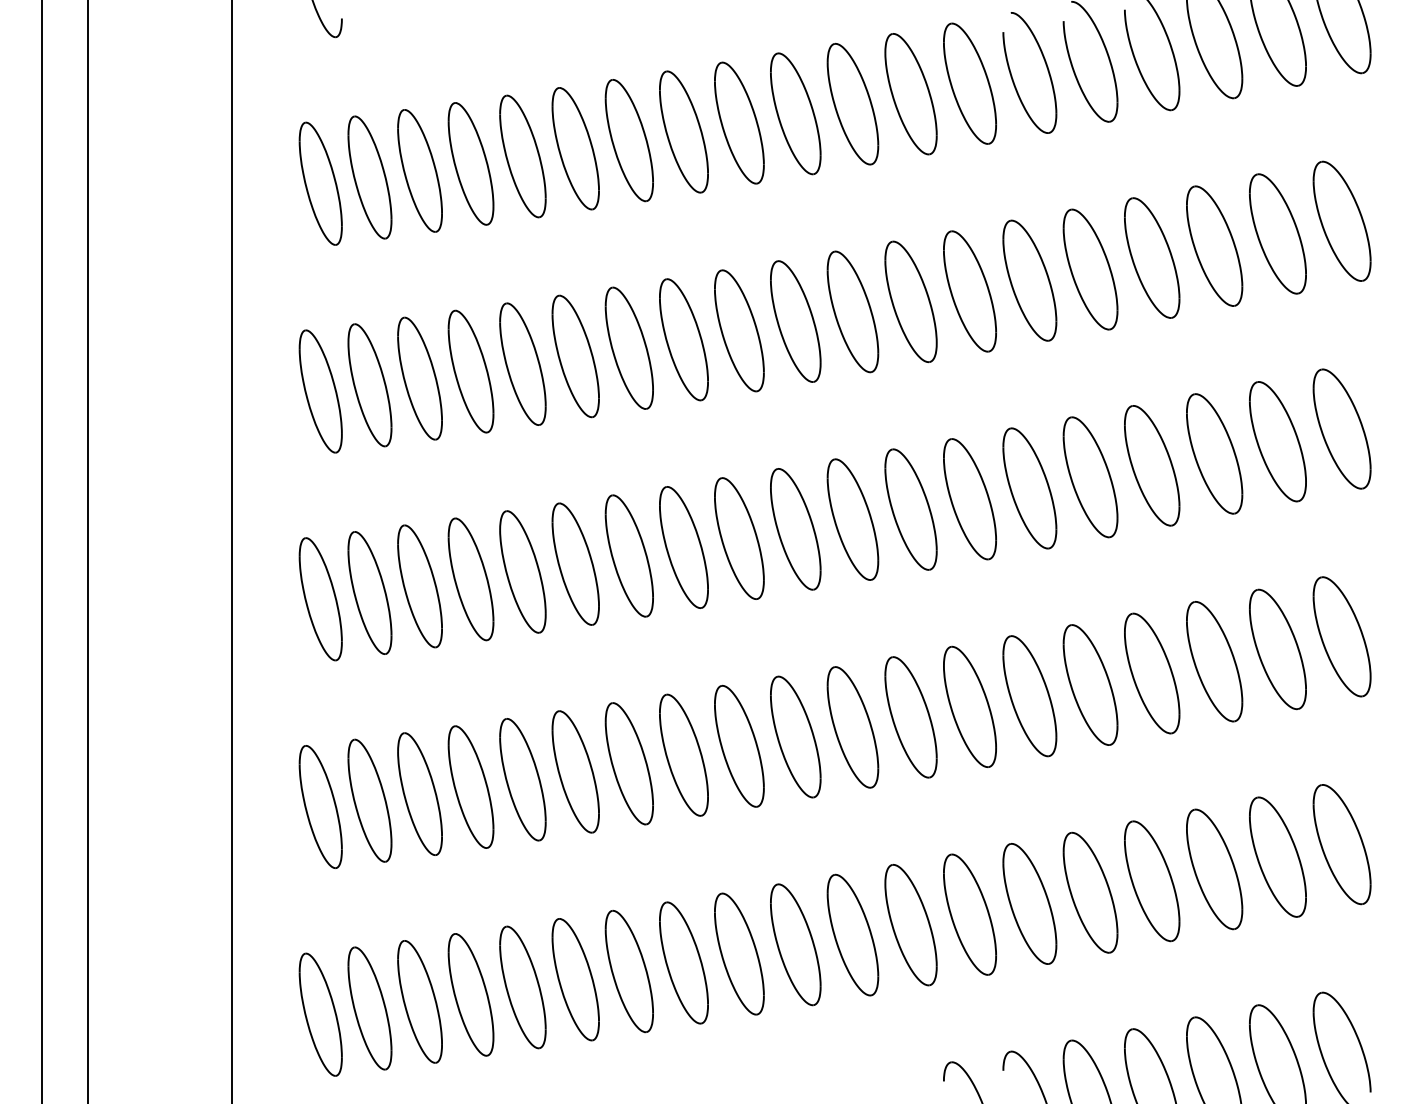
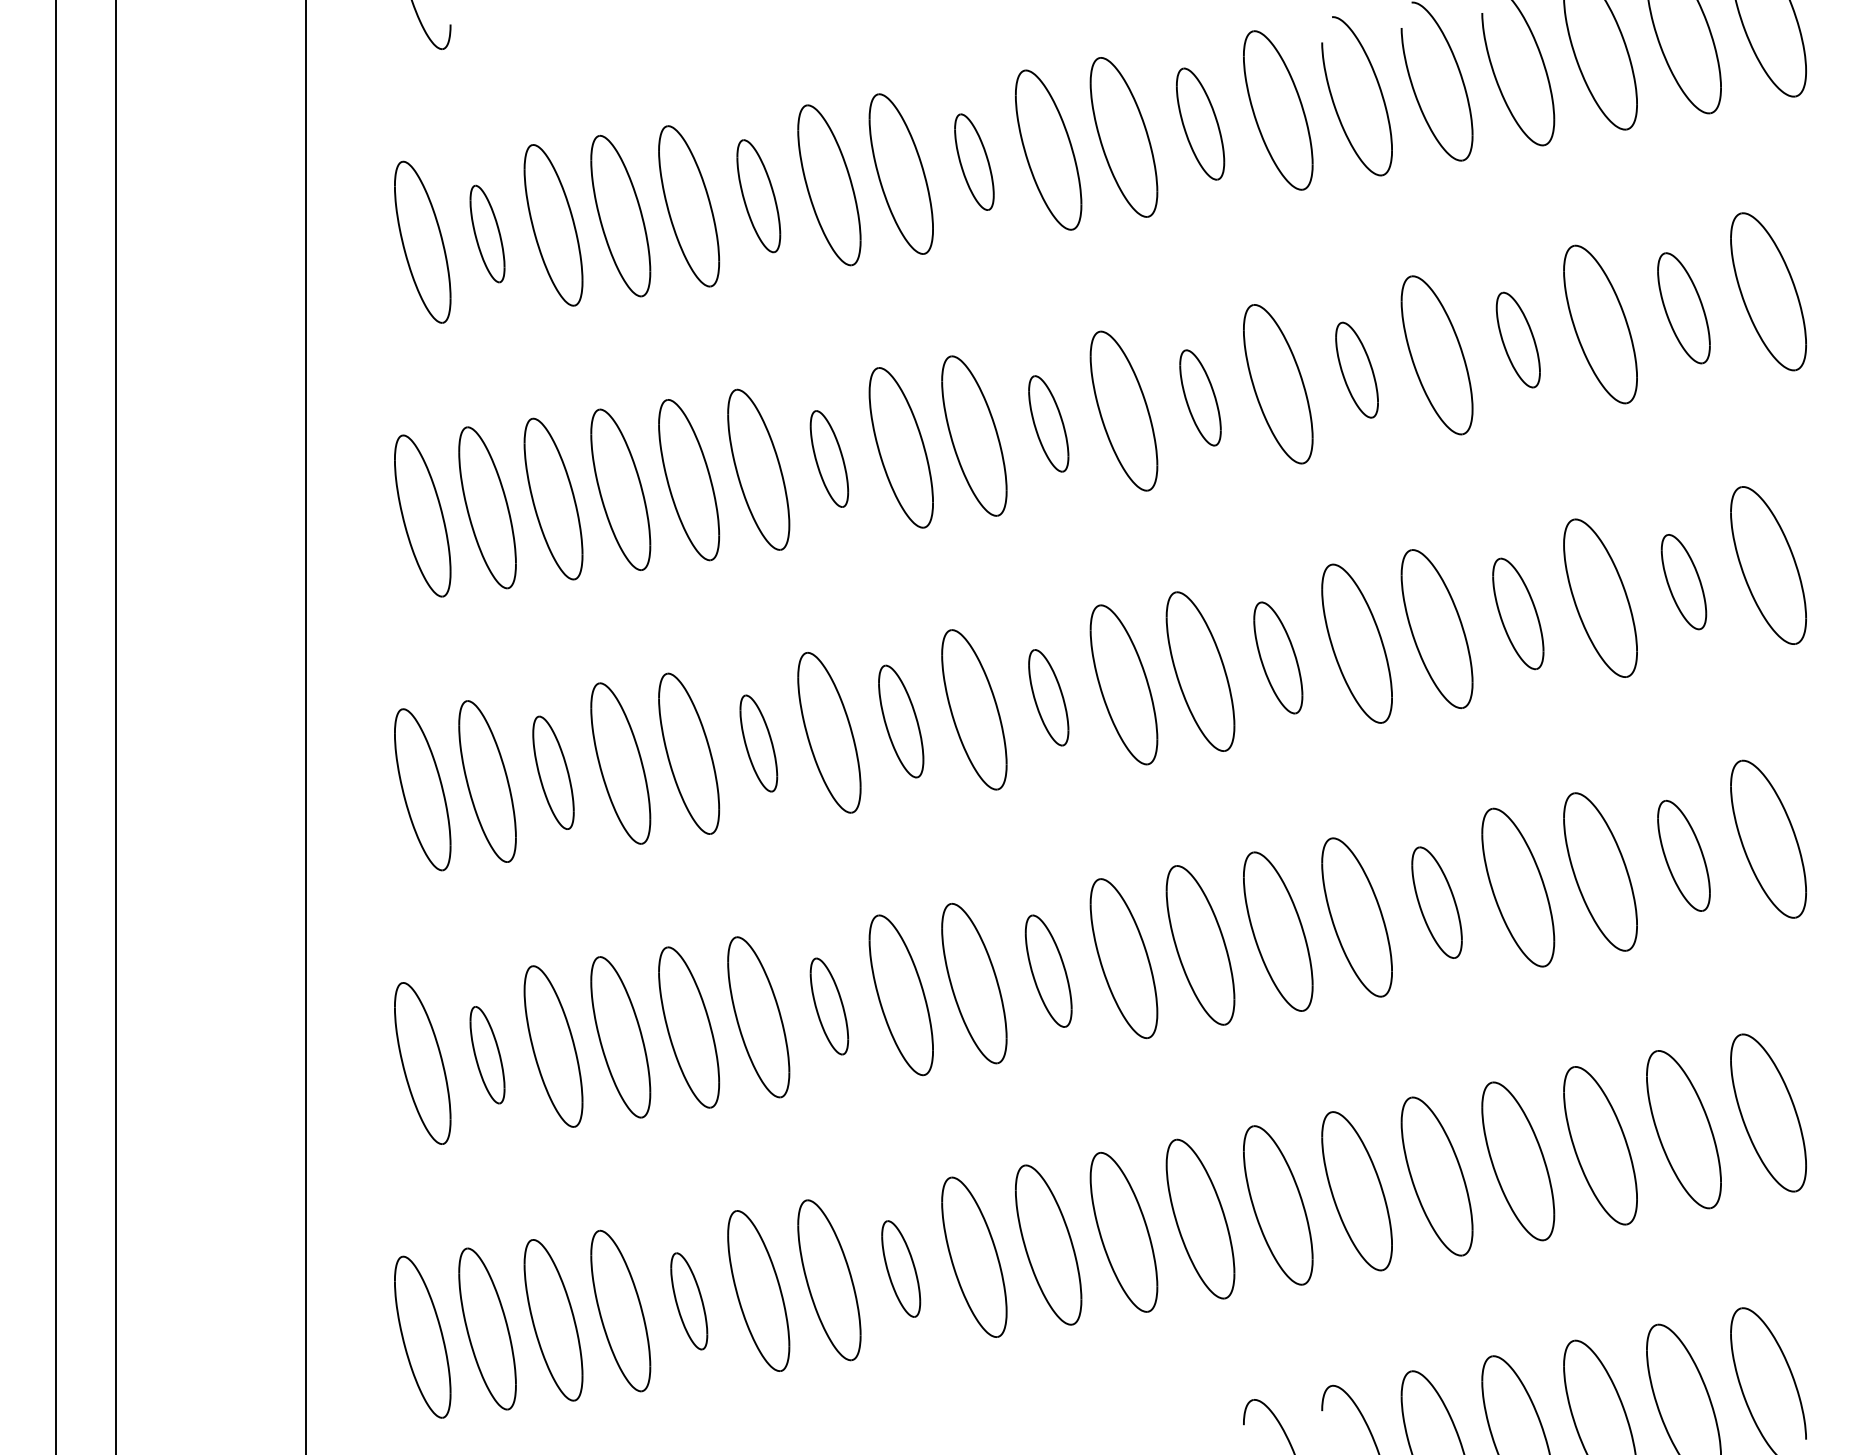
part: (911, 93) -> (1200, 123), size x0.7
part: (739, 122) -> (974, 161), size x0.6
part: (575, 149) -> (758, 196), size x0.7
part: (369, 177) -> (487, 233), size x0.6
part: (1277, 233) -> (1683, 307), size x0.7
part: (1152, 257) -> (1518, 339), size x0.6
part: (1029, 281) -> (1356, 370), size x0.6
part: (911, 301) -> (1200, 397), size x0.6
part: (795, 321) -> (1048, 423), size x0.6
part: (629, 347) -> (829, 458), size x0.6
part: (1277, 441) -> (1683, 581), size x0.6
part: (1152, 465) -> (1518, 613), size x0.7
part: (970, 498) -> (1278, 657), size x0.7
part: (795, 529) -> (1048, 697), size x0.6
part: (683, 547) -> (900, 721), size x0.7
part: (575, 564) -> (758, 743), size x0.6
part: (420, 586) -> (553, 772), size x0.7
part: (1277, 649) -> (1683, 855), size x0.7
part: (1090, 684) -> (1436, 902), size x0.7
part: (795, 736) -> (1048, 970), size x0.7
part: (629, 763) -> (829, 1006), size x0.6
part: (369, 800) -> (487, 1054), size x0.6
part: (683, 962) -> (900, 1268), size x0.6
part: (523, 987) -> (689, 1301), size x0.6

